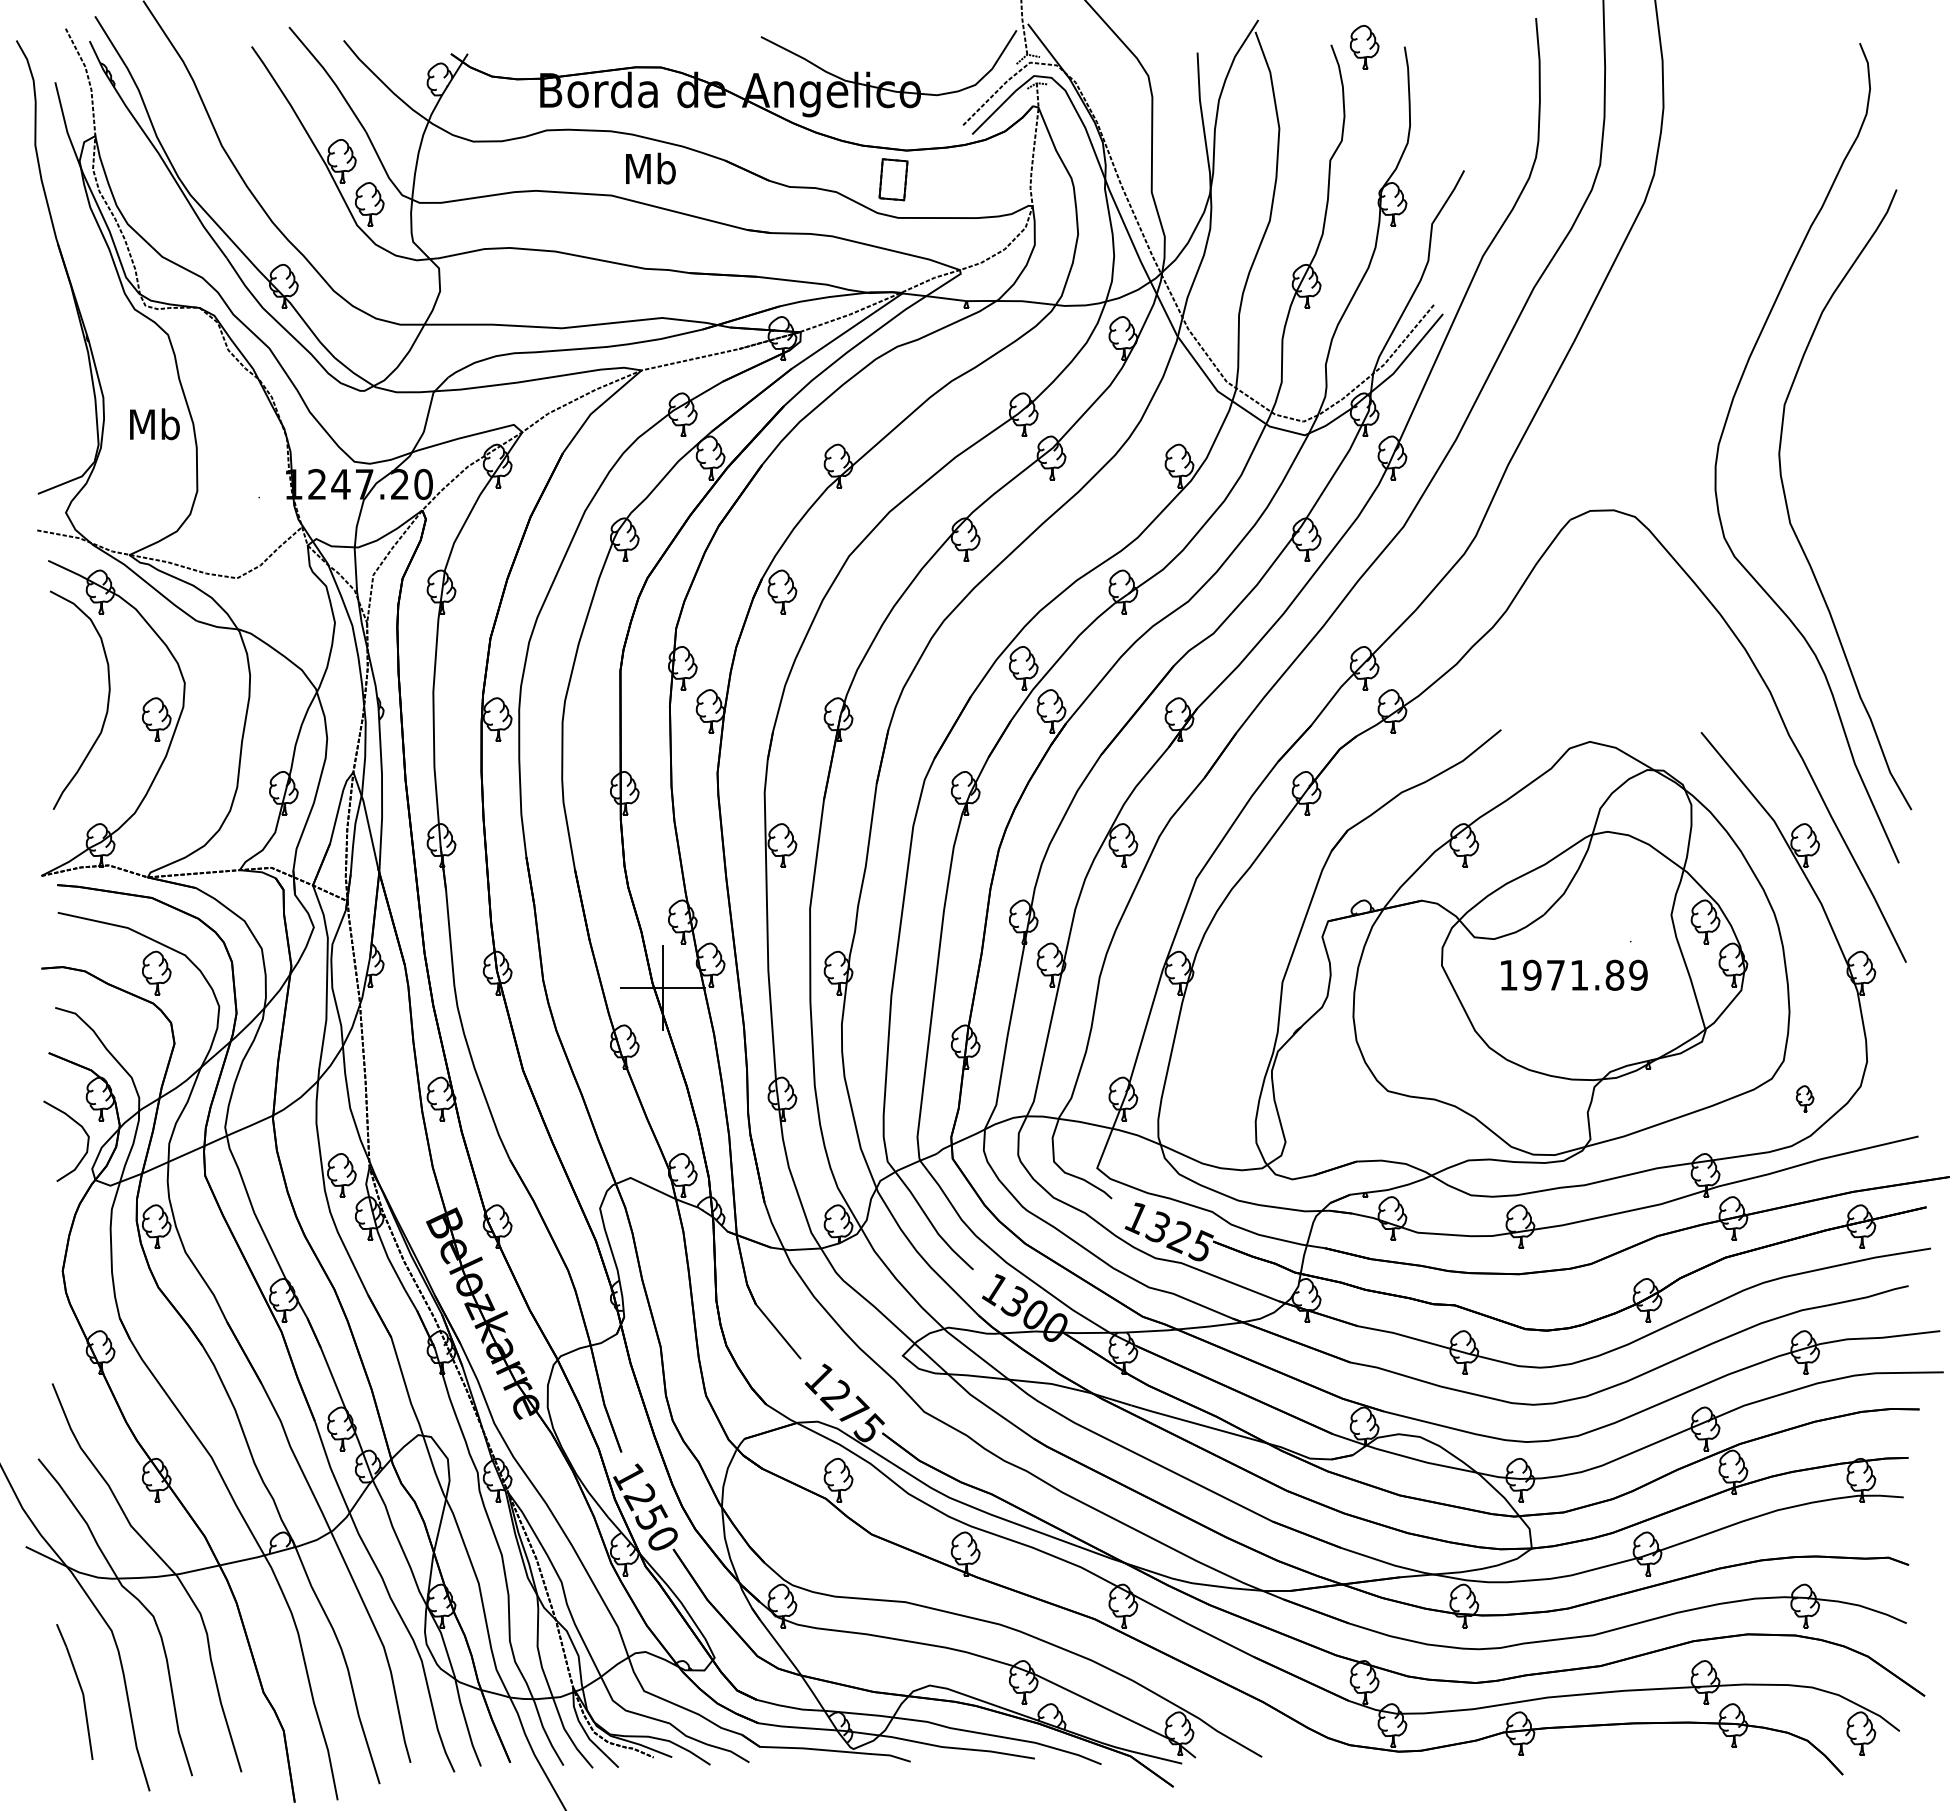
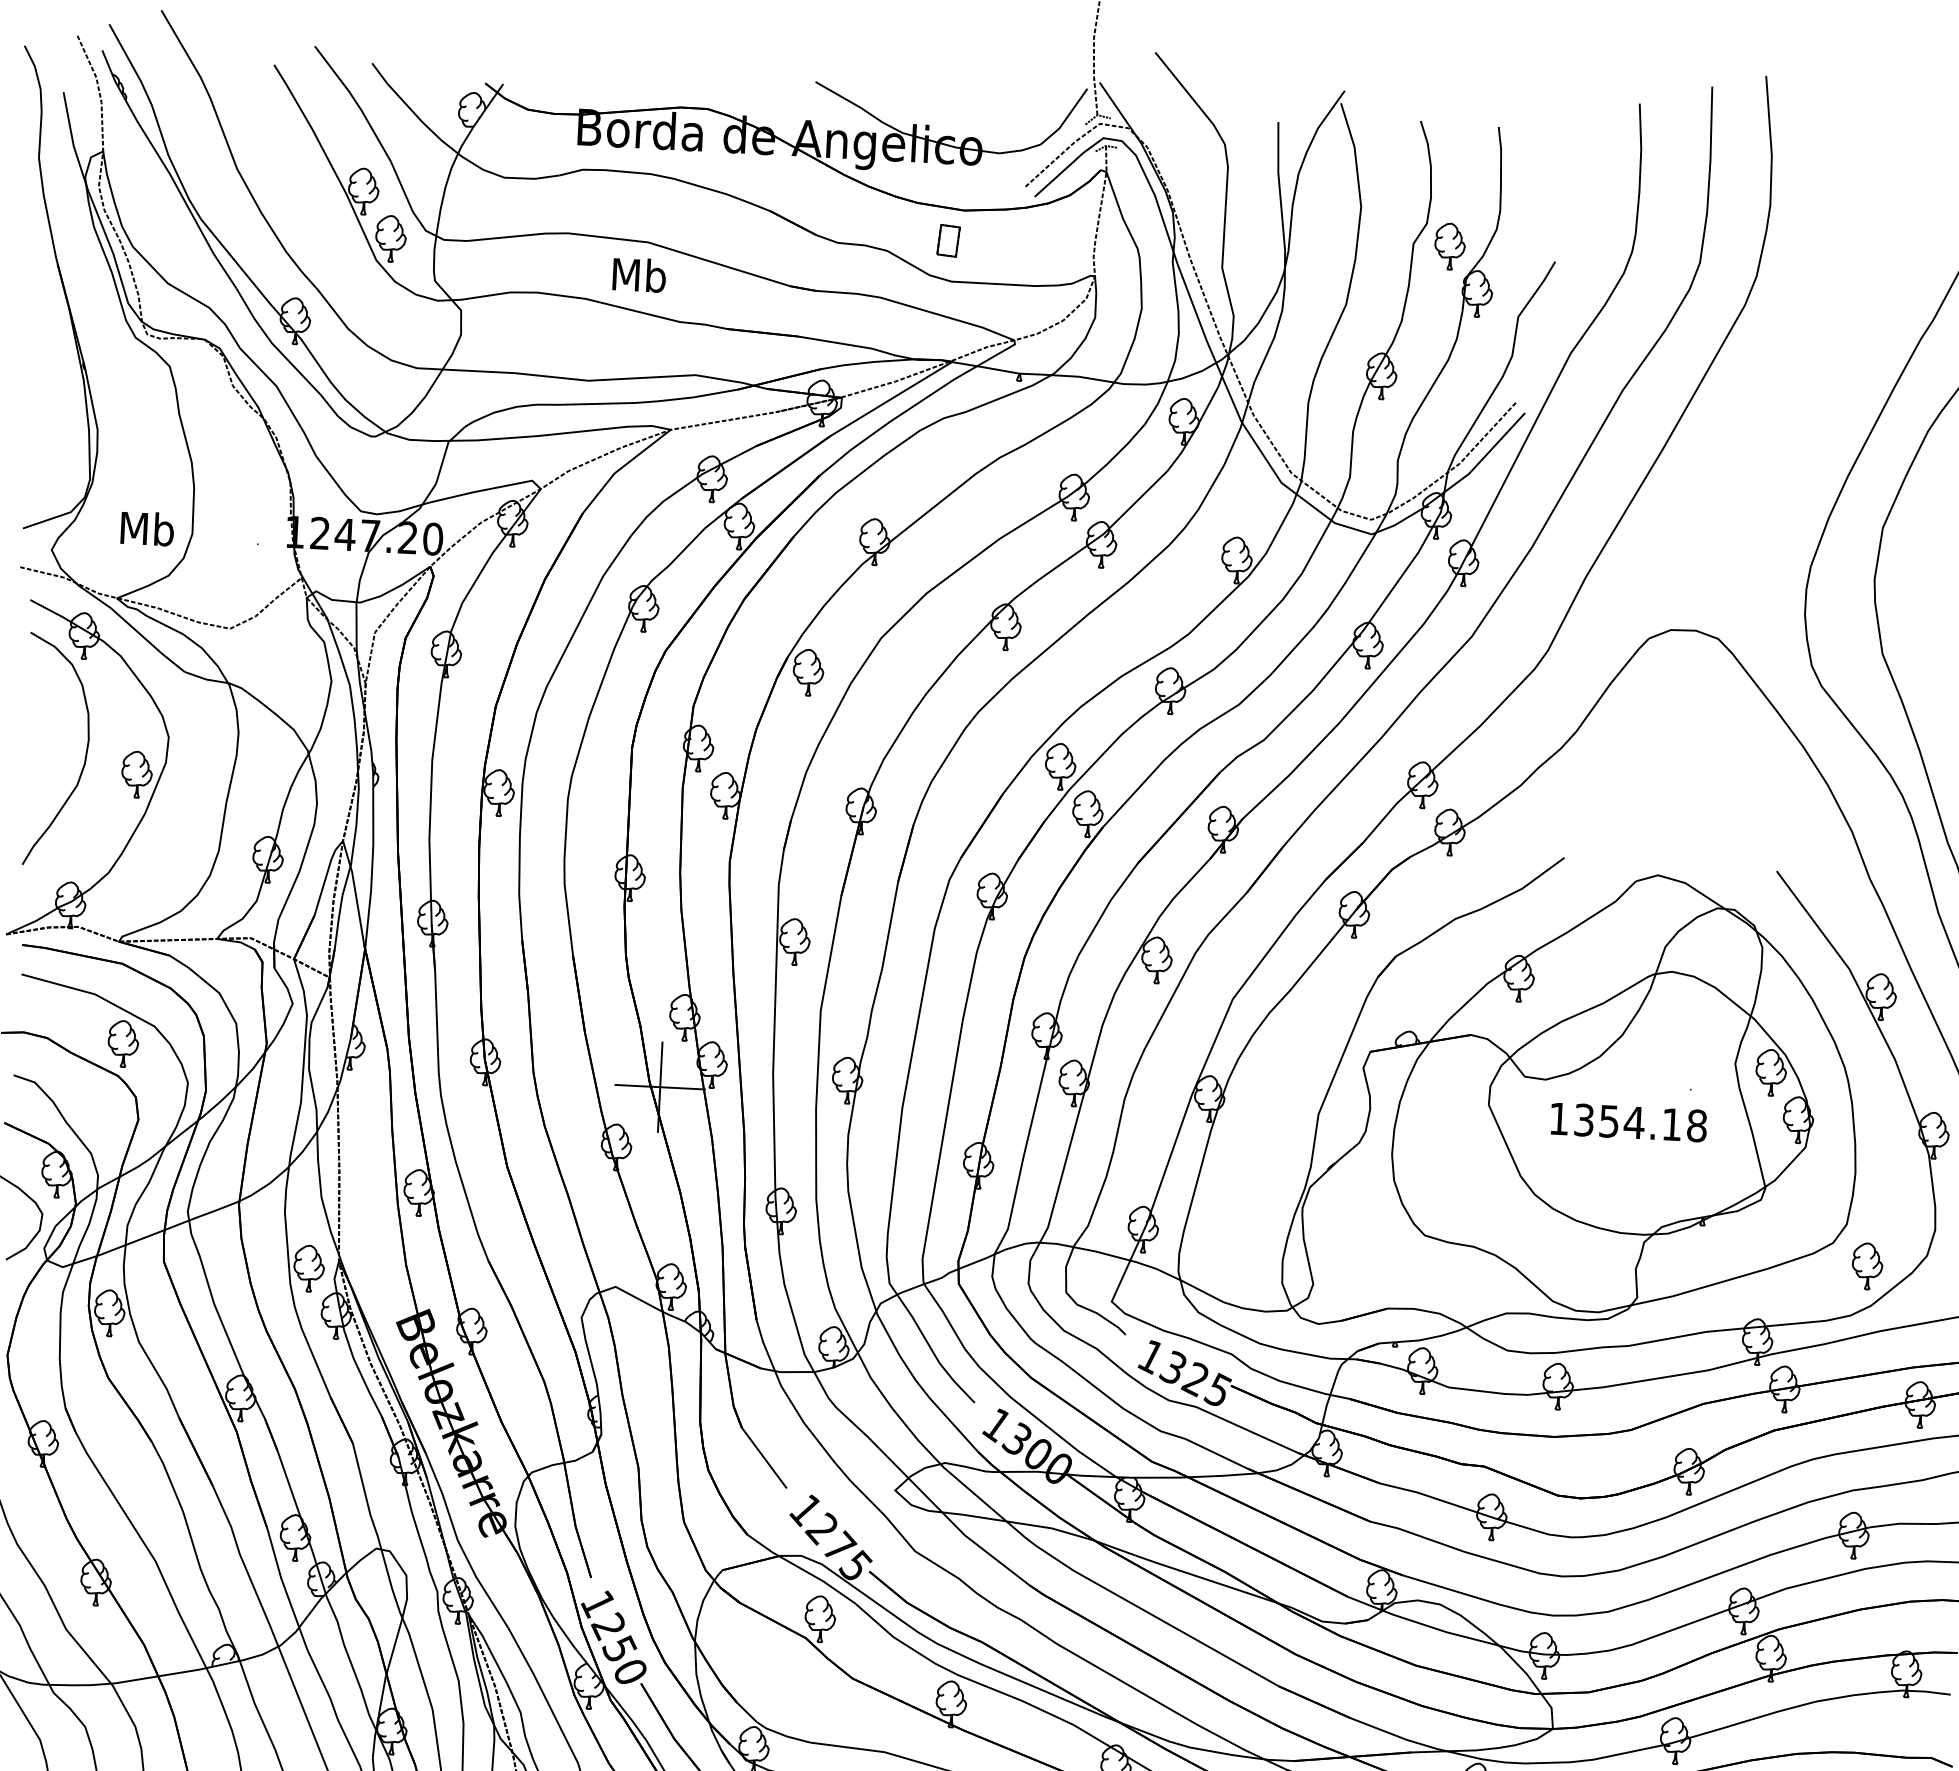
part: (1364, 47) -> (1449, 246), moved
text: (650, 168) -> (639, 274), moved
part: (893, 179) -> (948, 240), size x0.71
text: (154, 424) -> (147, 528), moved
text: (1585, 974) -> (1640, 1122), 1971.89 -> 1354.18
part: (1804, 1098) -> (1866, 1265), size x1.67

